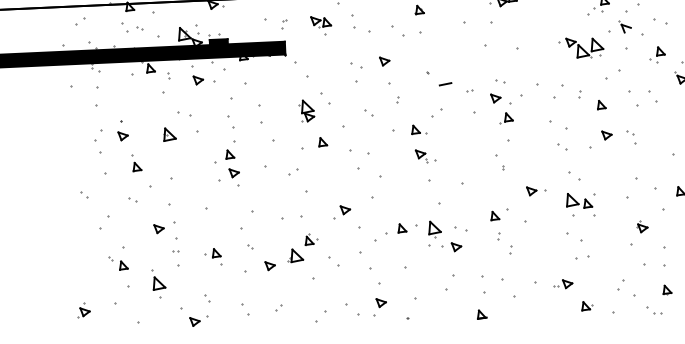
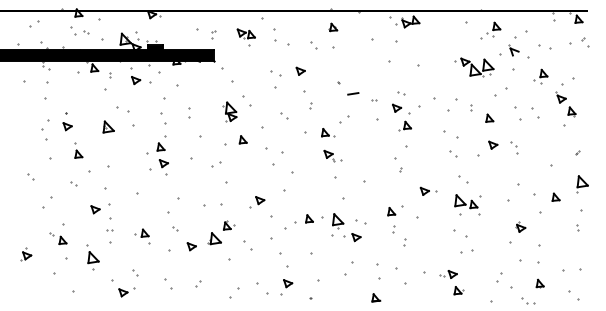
part: (397, 31) -> (313, 45), size x0.62
part: (260, 113) -> (189, 112), size x0.62
part: (586, 305) -> (458, 290), moved
part: (84, 310) -> (26, 254), moved

